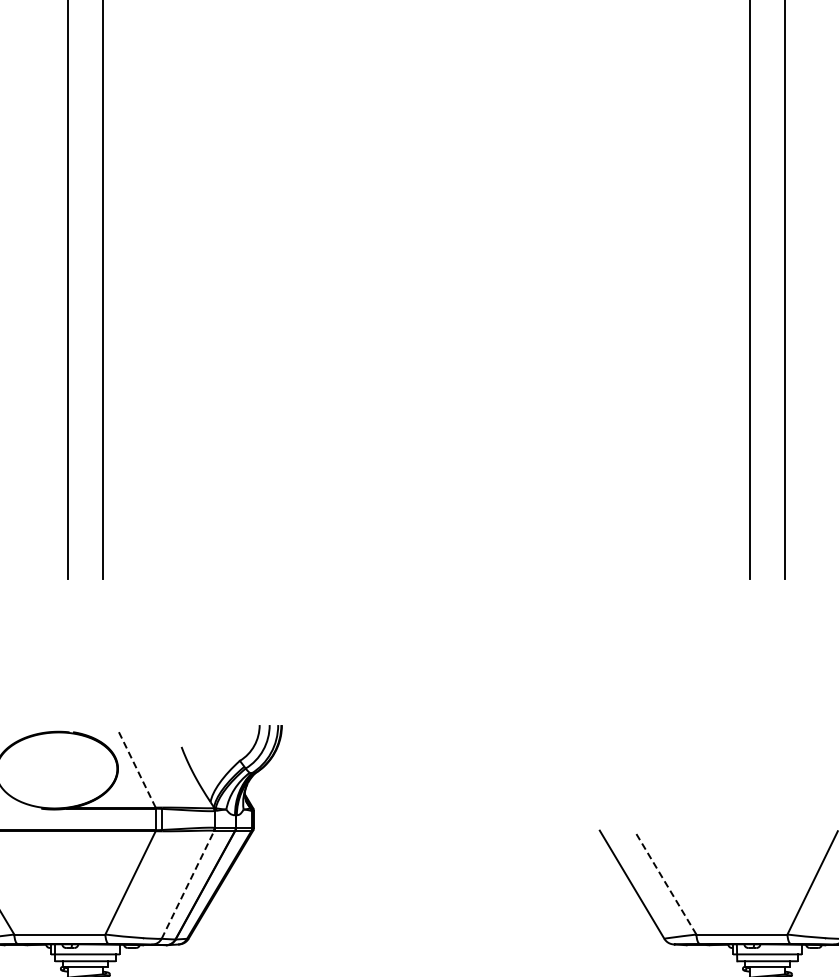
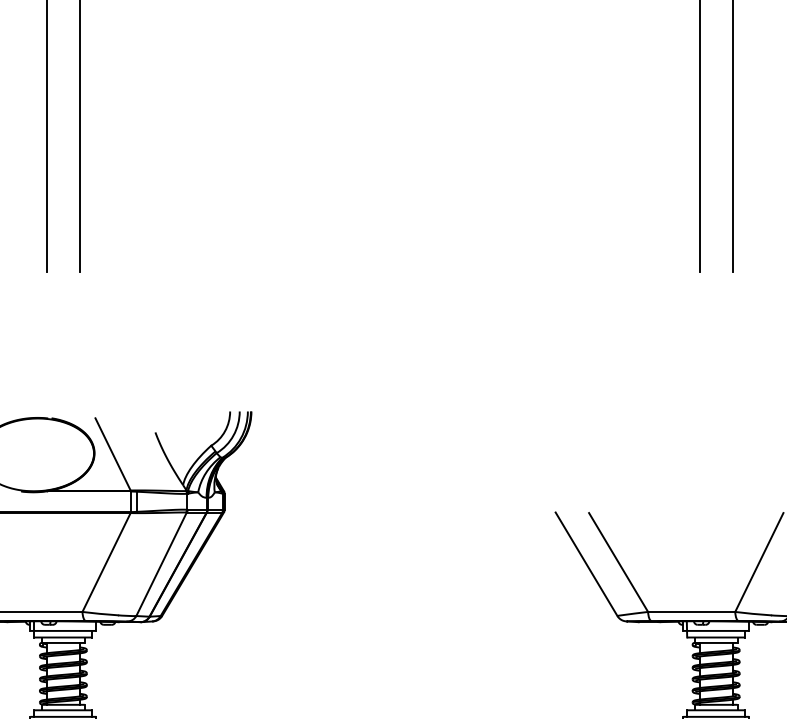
line: (137, 769) -> (113, 453), dashed -> solid
line: (665, 882) -> (618, 562), dashed -> solid
line: (188, 884) -> (162, 564), dashed -> solid

